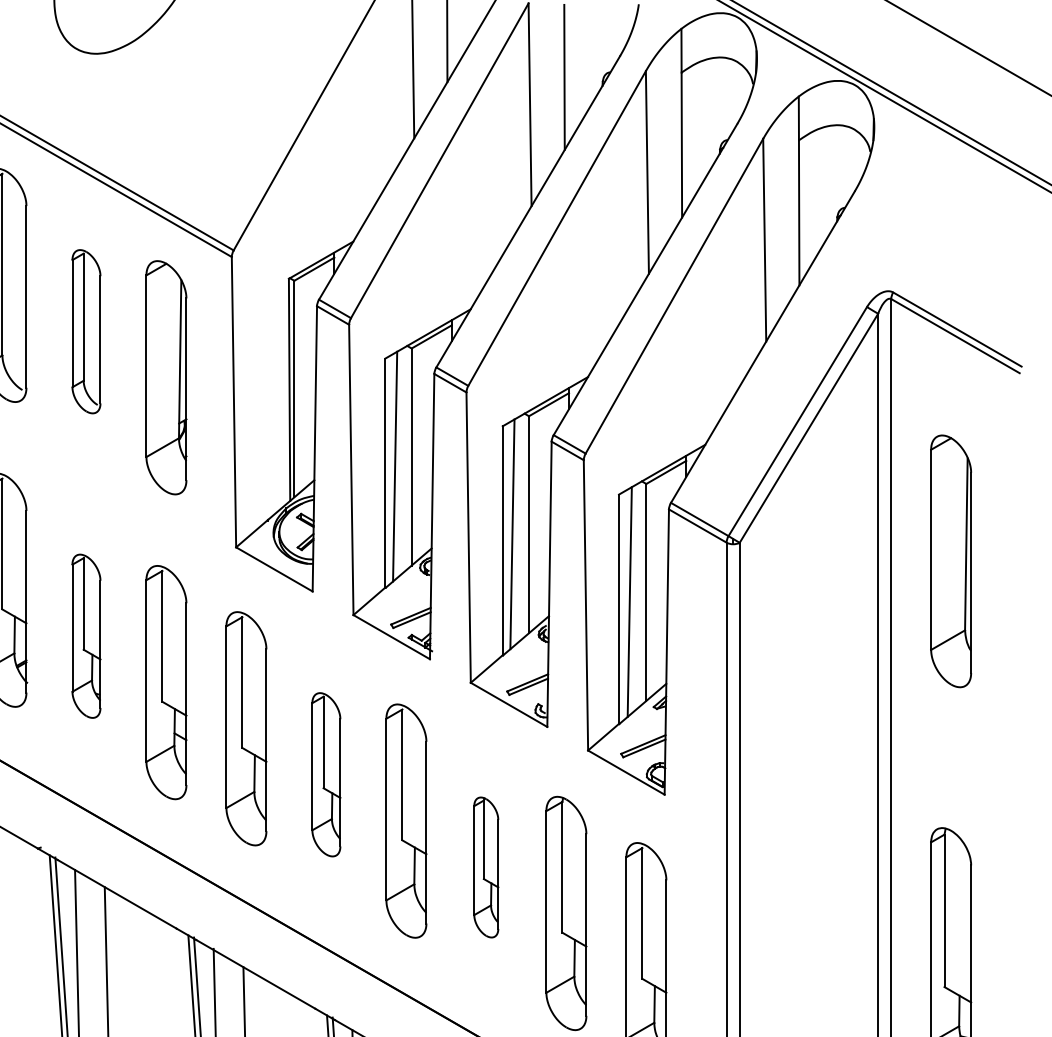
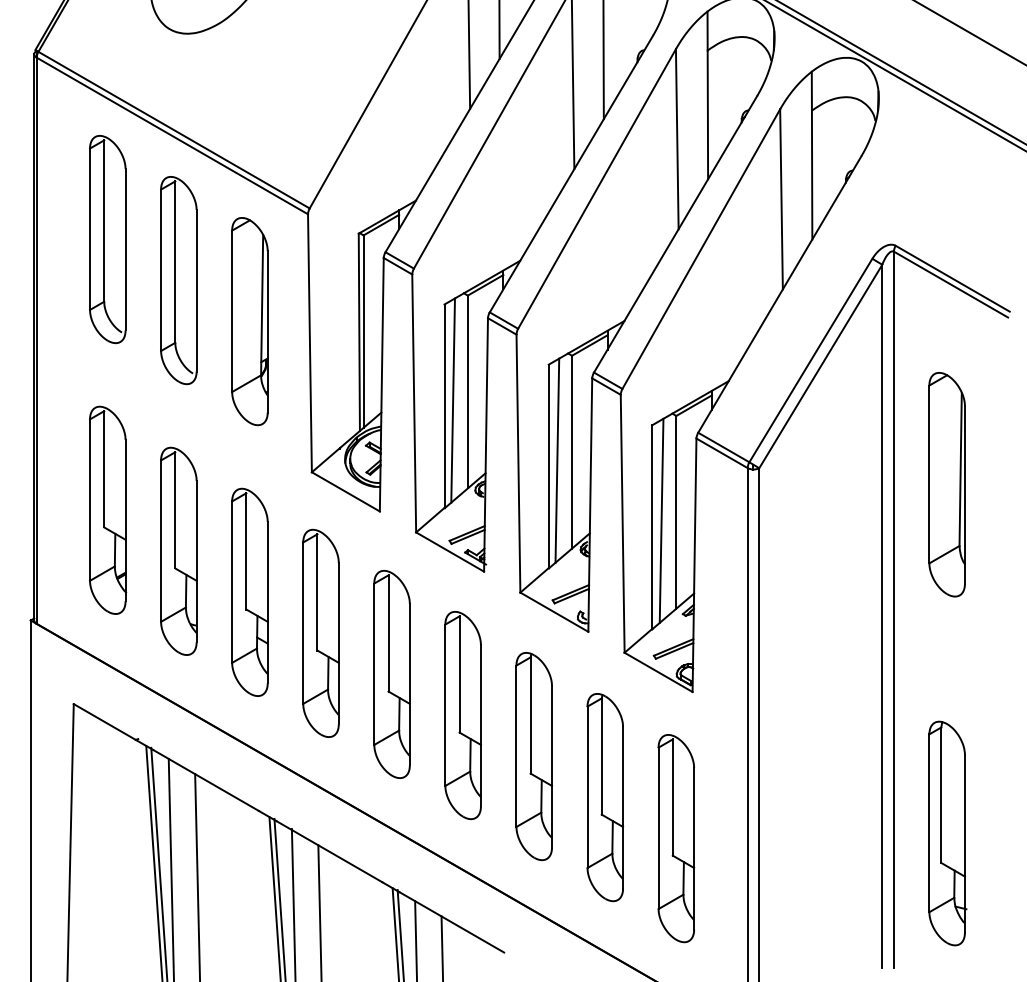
part: (86, 331) -> (178, 280), size x1.43
part: (86, 635) -> (178, 550), size x1.43
part: (325, 773) -> (391, 673), size x1.43
part: (485, 867) -> (533, 756), size x1.67

